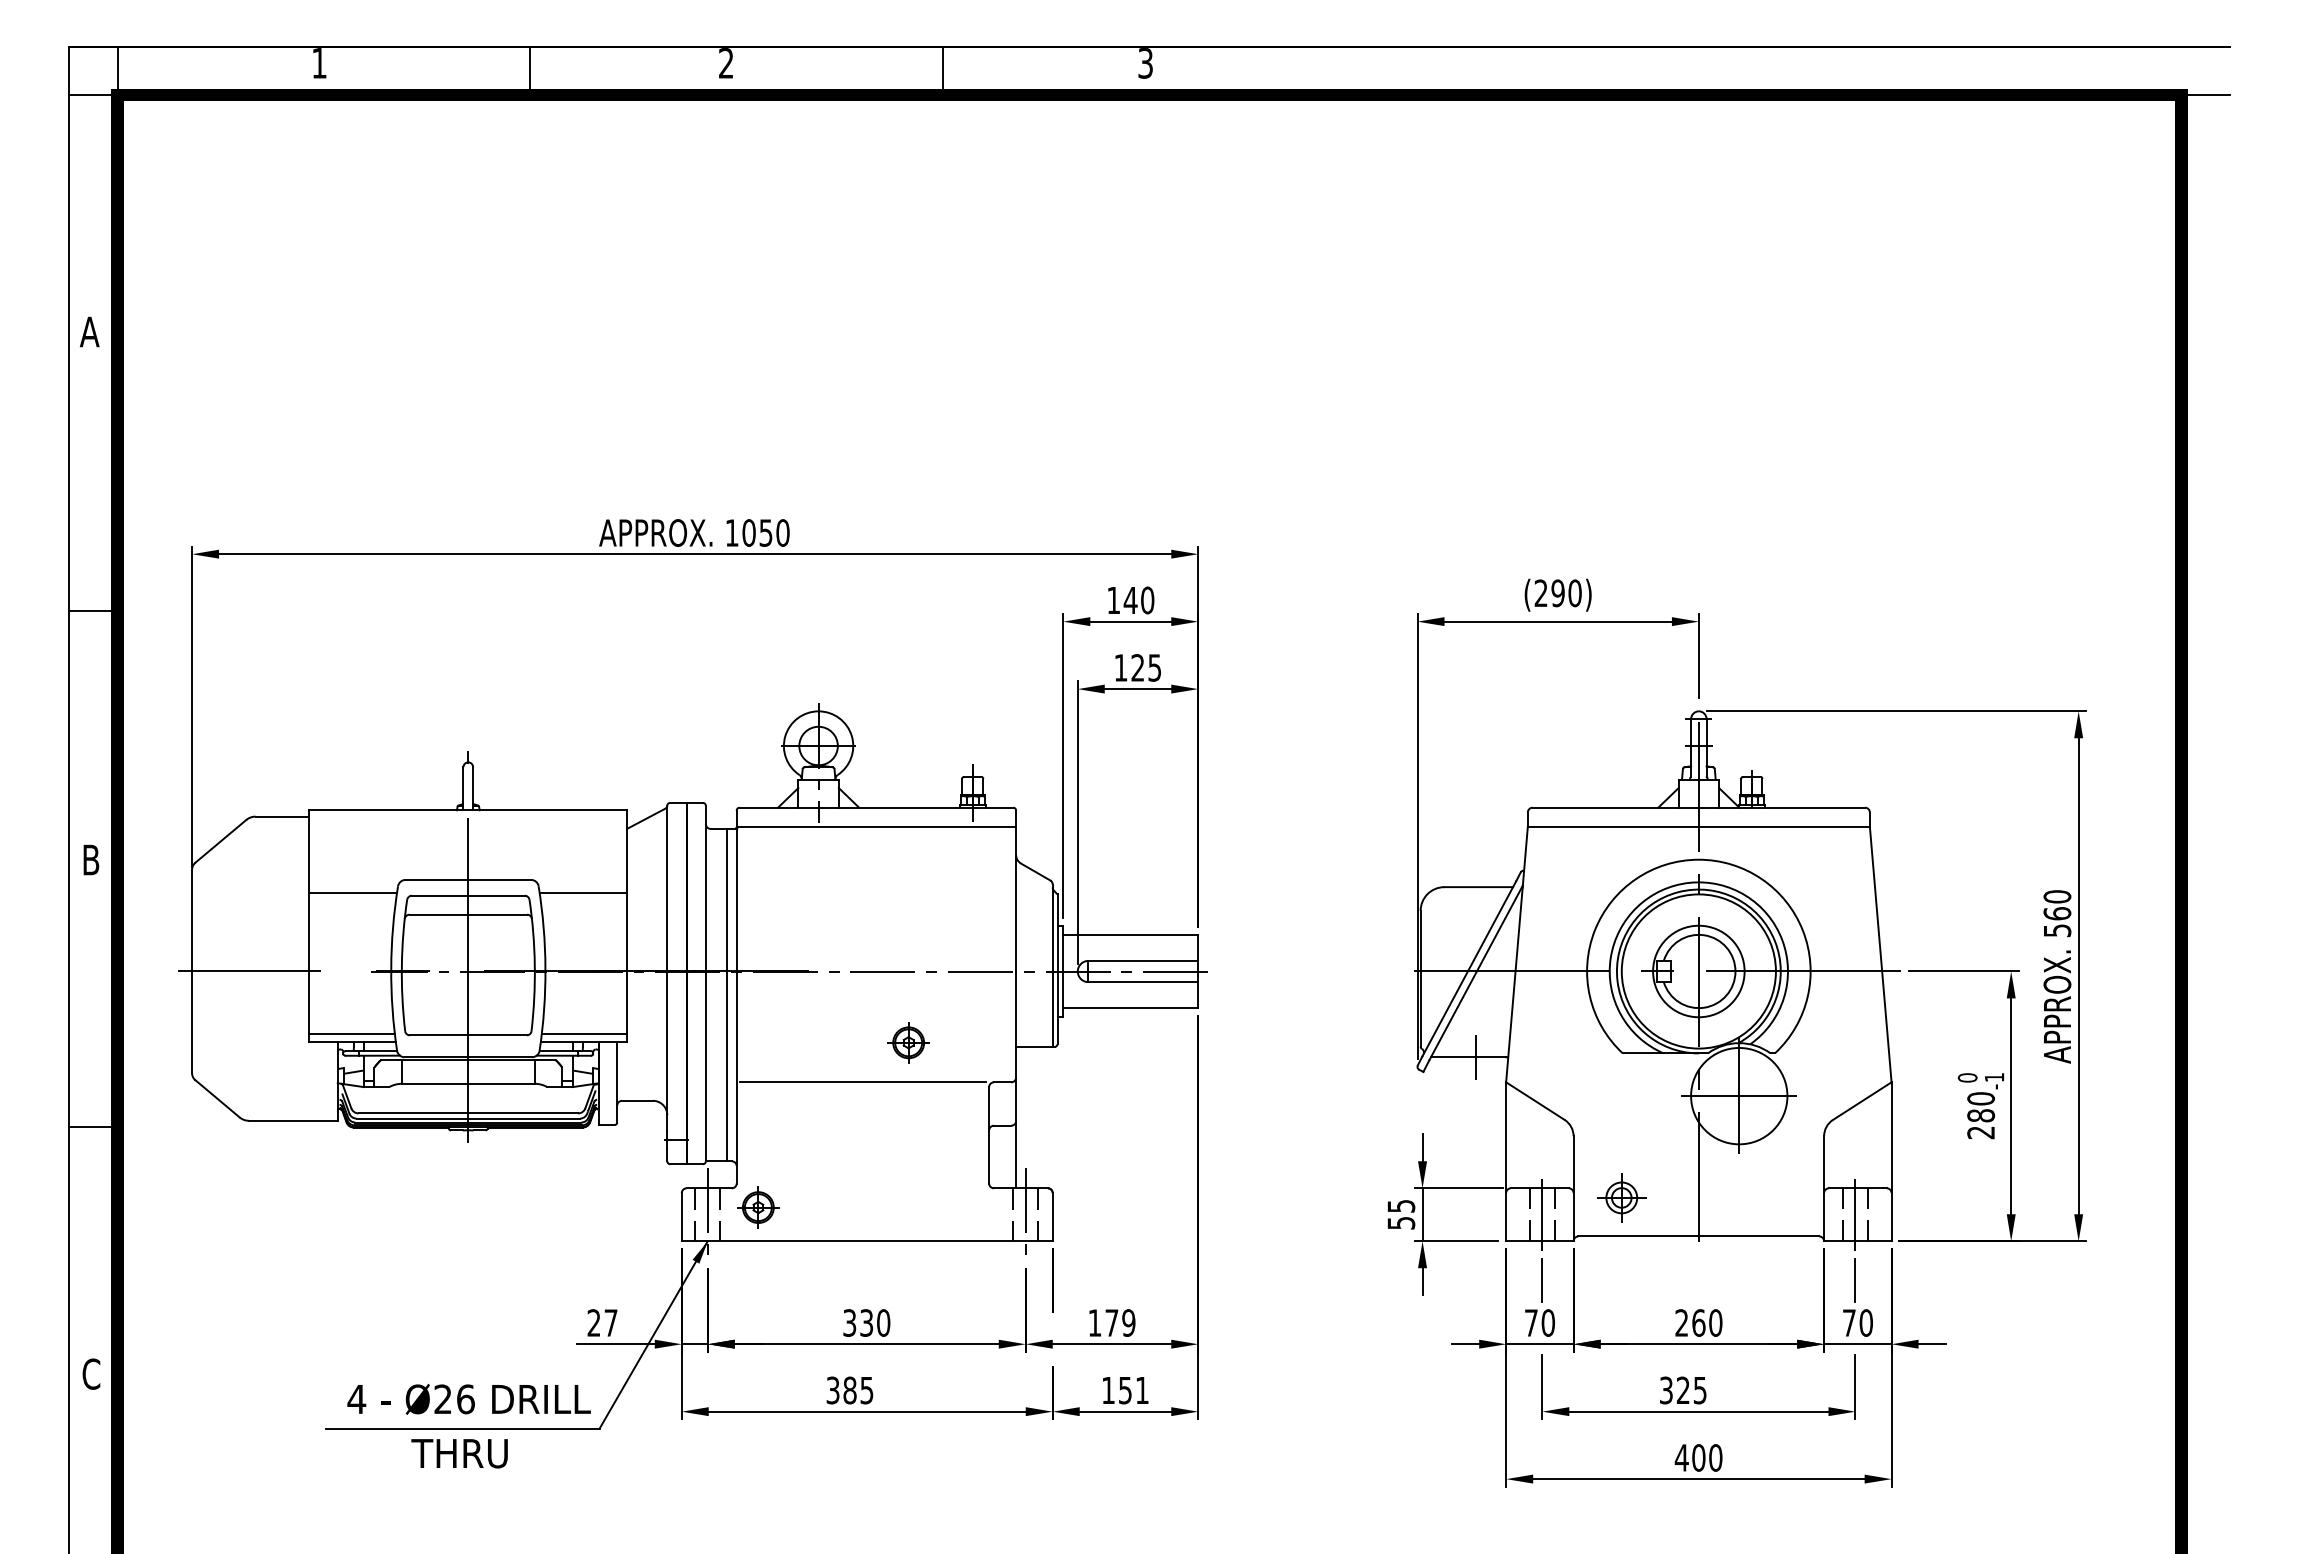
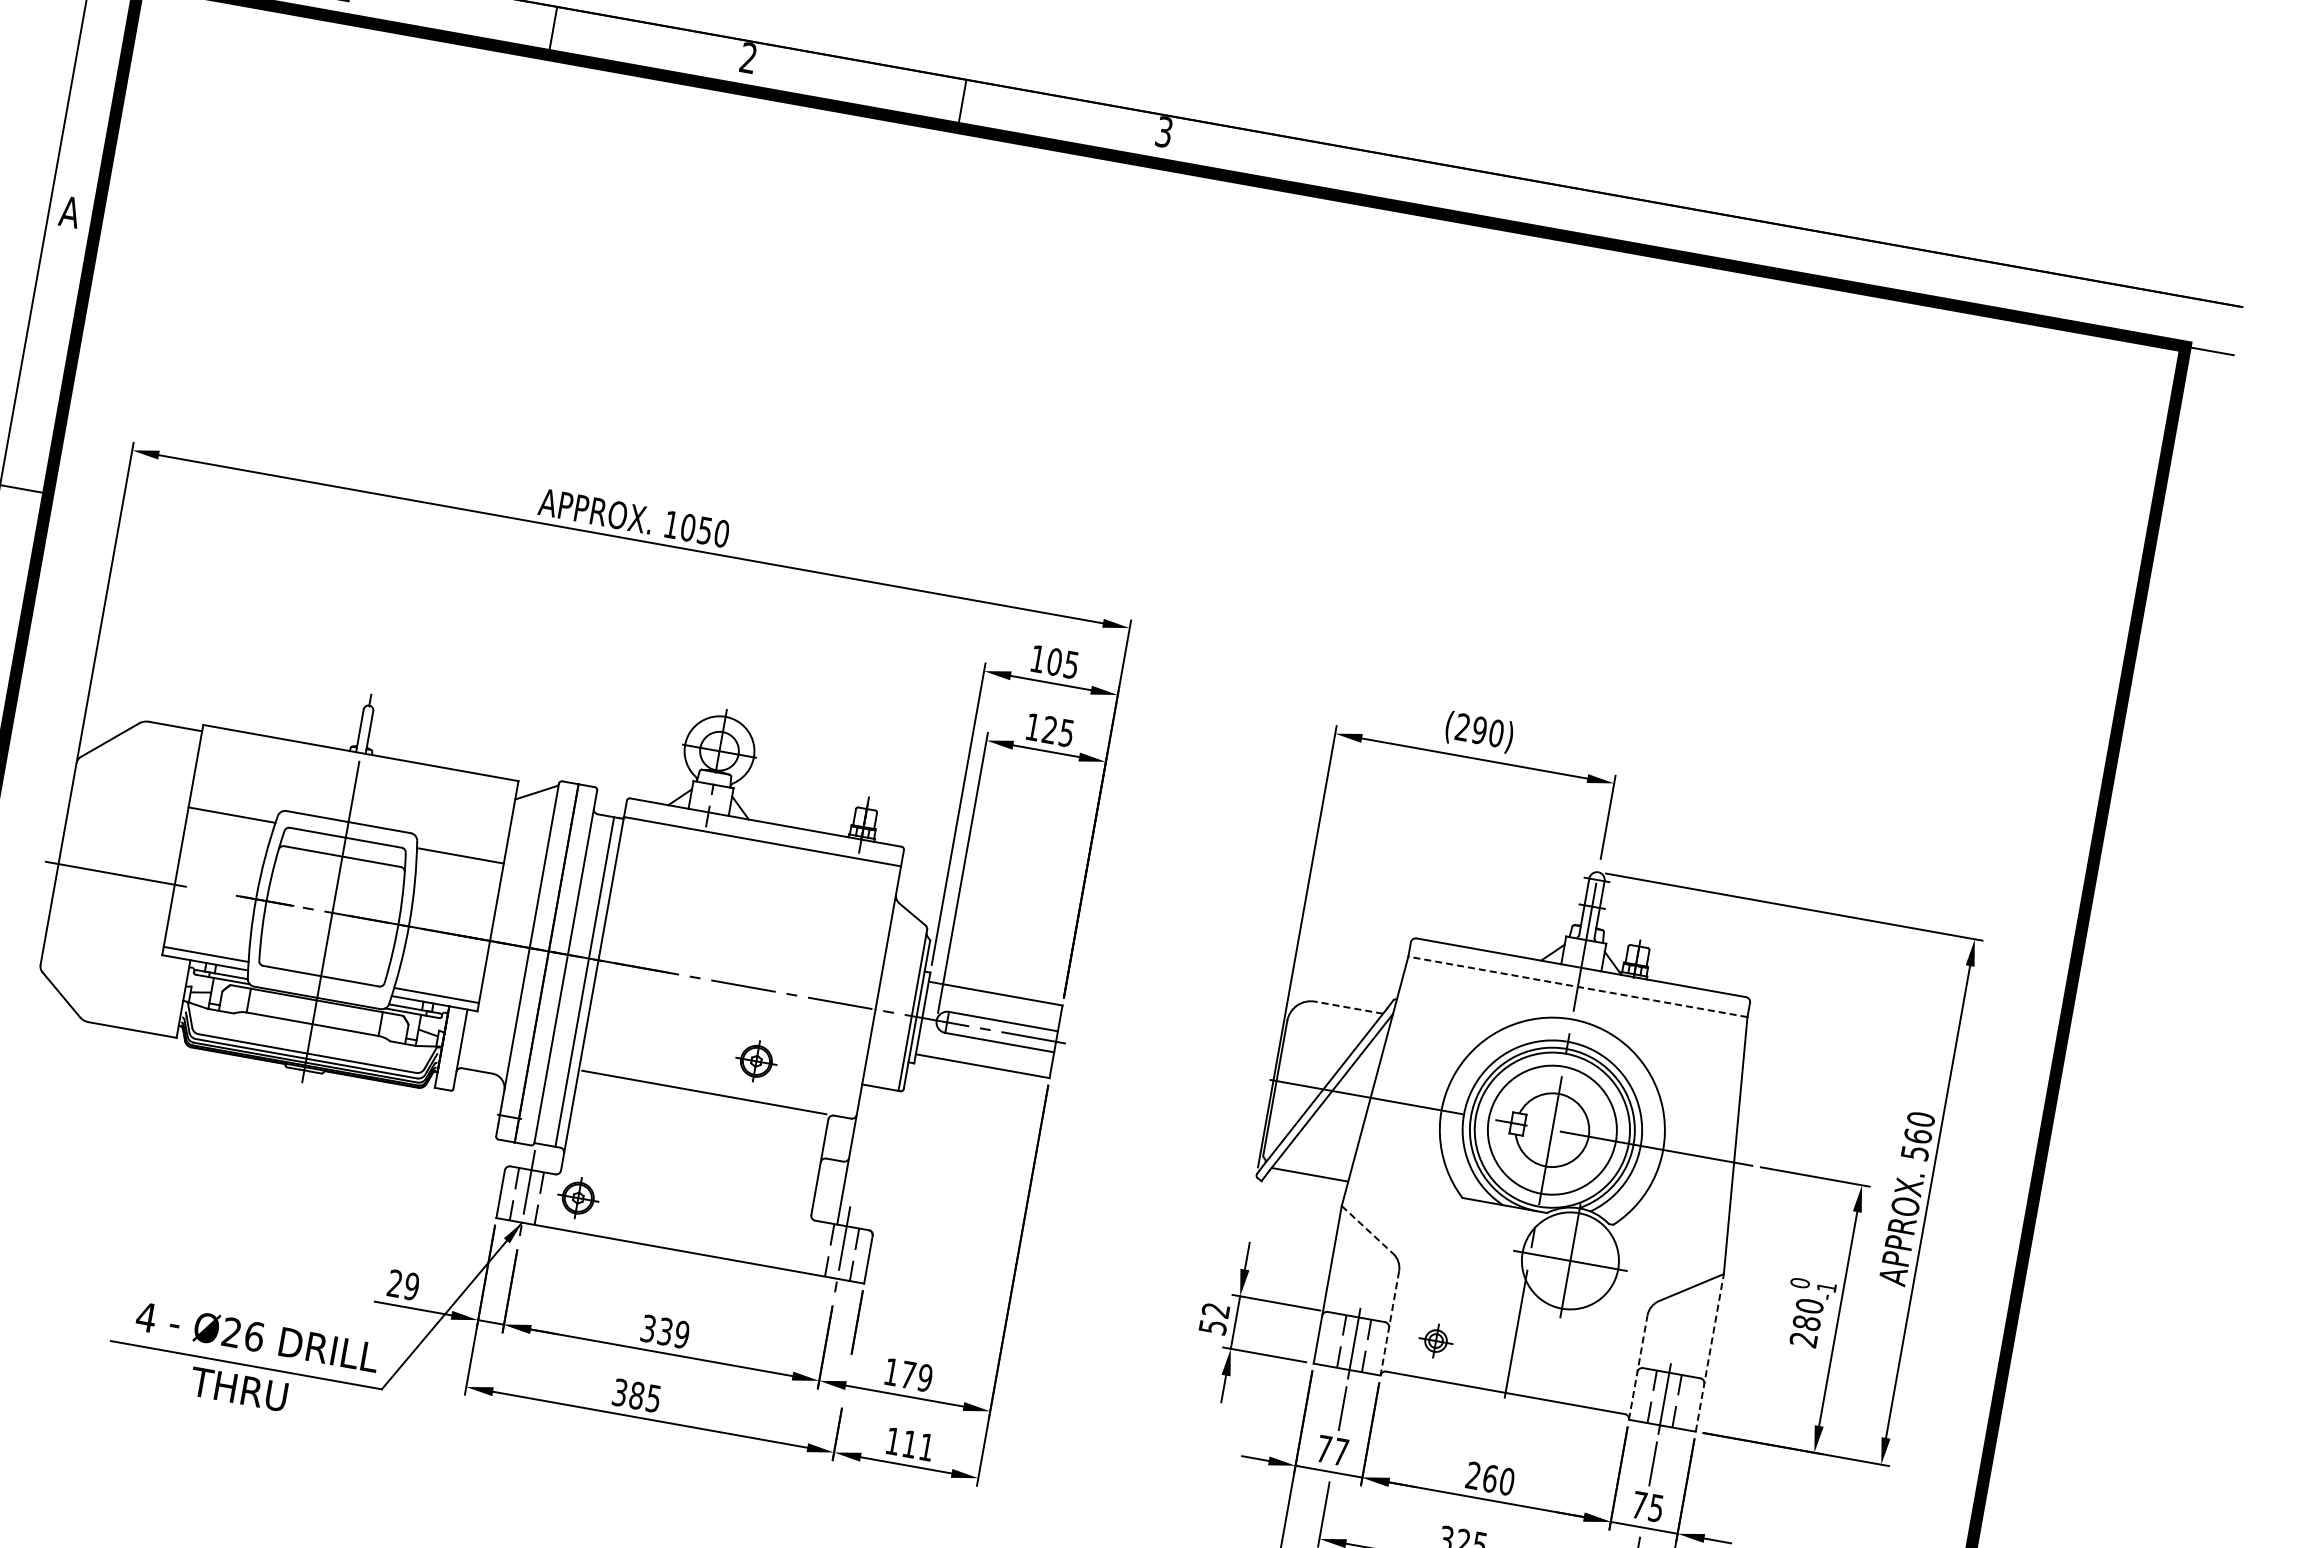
text: (1138, 600) -> (1062, 663), 140 -> 105
line: (1698, 826) -> (1577, 986), solid -> dashed
line: (1478, 887) -> (1348, 1008), solid -> dashed
circle: (1698, 971) -> (1552, 1130), size x1.4
line: (1476, 1056) -> (1316, 1175), removed
line: (1535, 1101) -> (1367, 1230), solid -> dashed
line: (1891, 1161) -> (1709, 1352), solid -> dashed
line: (1573, 1188) -> (1389, 1323), solid -> dashed
line: (1824, 1188) -> (1638, 1367), solid -> dashed
part: (1621, 1197) -> (1435, 1340), size x0.7
text: (1401, 1206) -> (1216, 1310), 55 -> 52
text: (610, 1322) -> (411, 1285), 27 -> 29
text: (883, 1322) -> (682, 1334), 330 -> 339
text: (1547, 1322) -> (1340, 1451), 70 -> 77
text: (1865, 1322) -> (1655, 1507), 70 -> 75
text: (1125, 1390) -> (909, 1444), 151 -> 111

